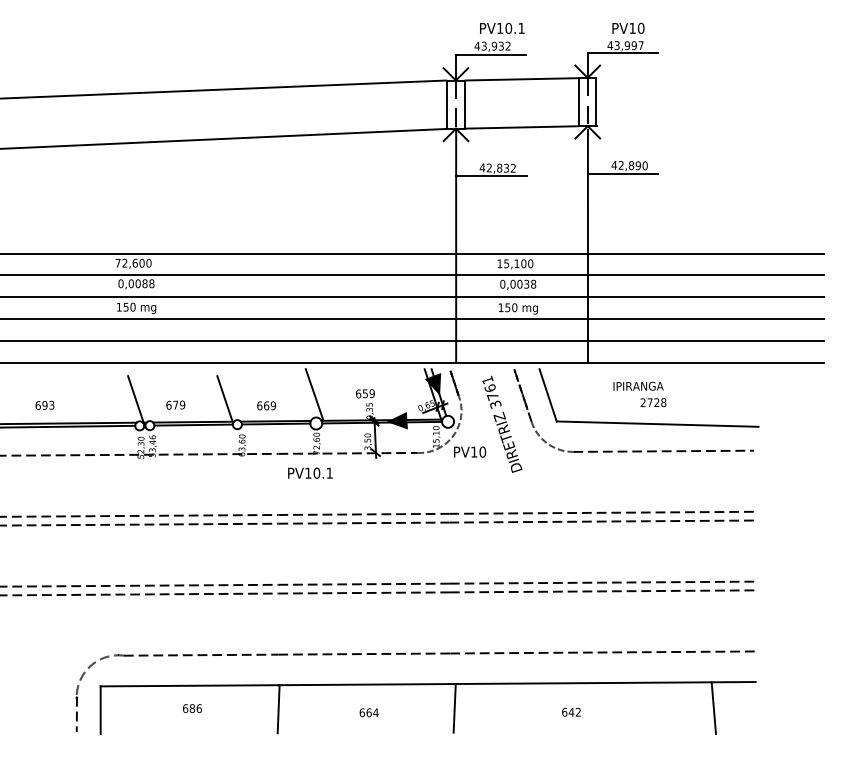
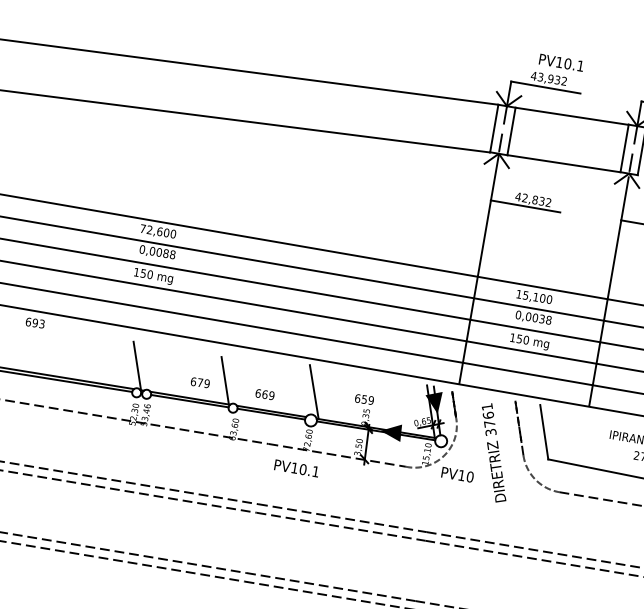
text: (175, 404) -> (200, 382), moved
text: (44, 405) -> (34, 323), moved

